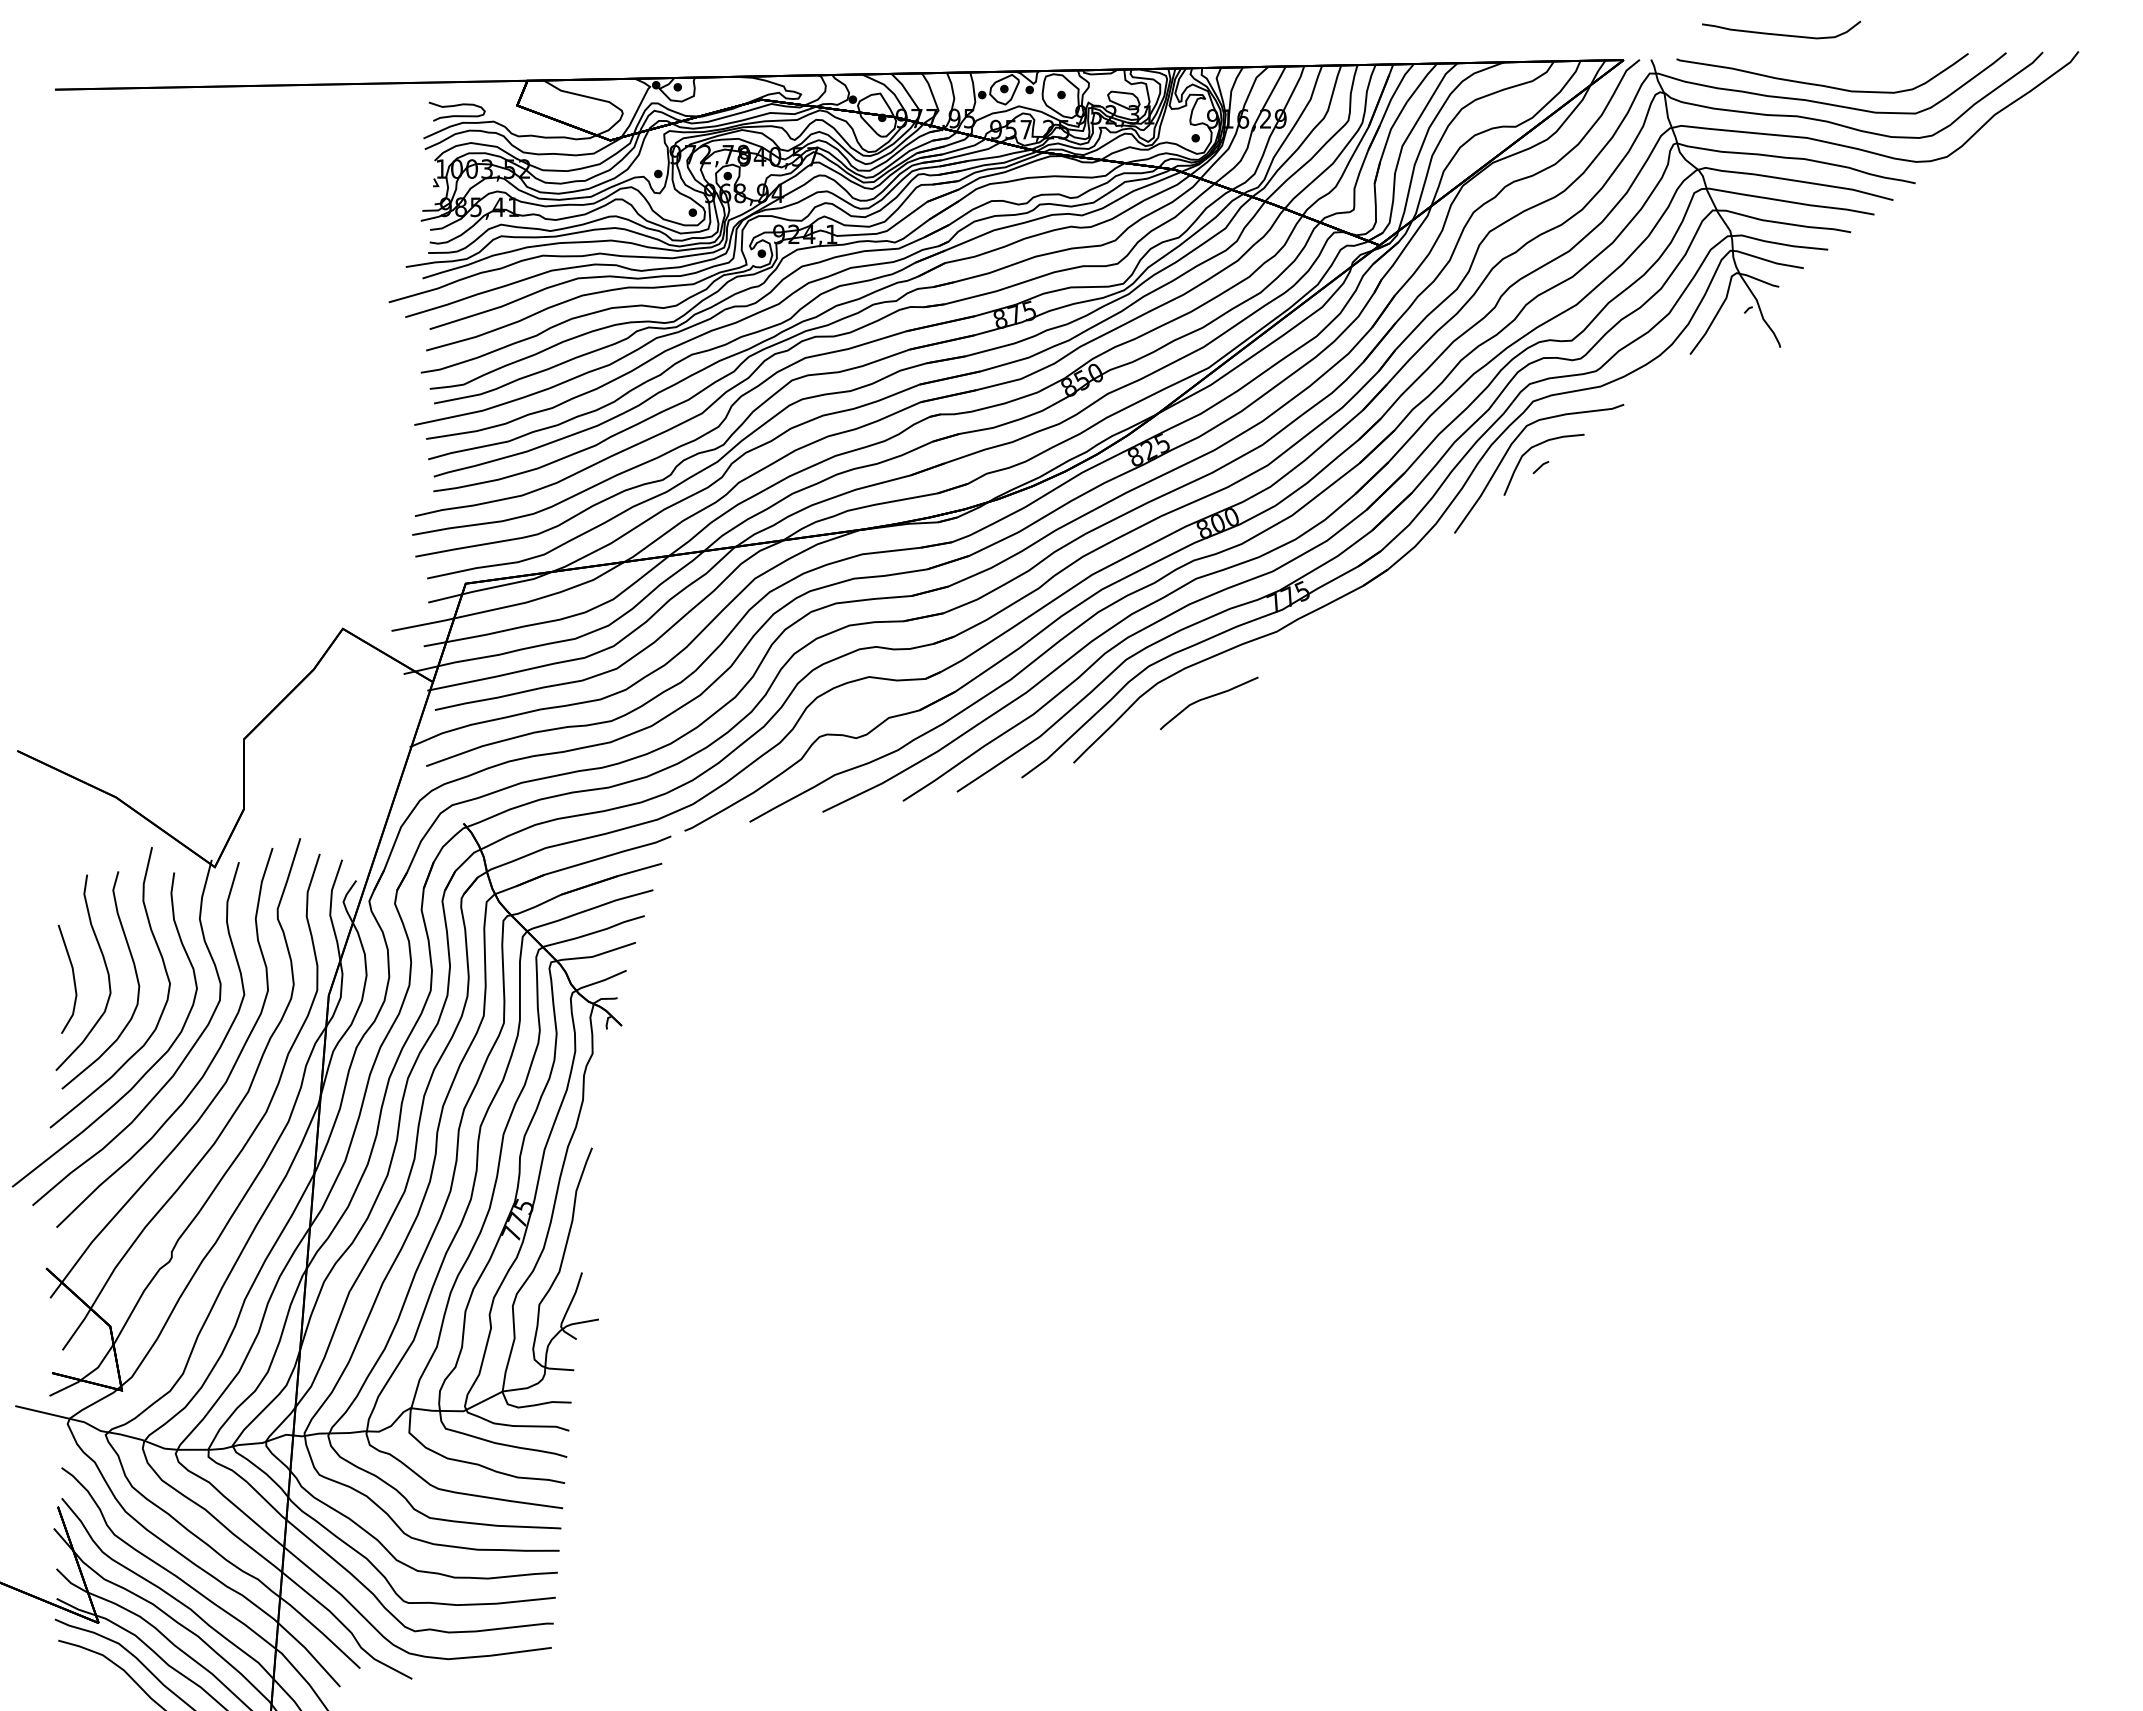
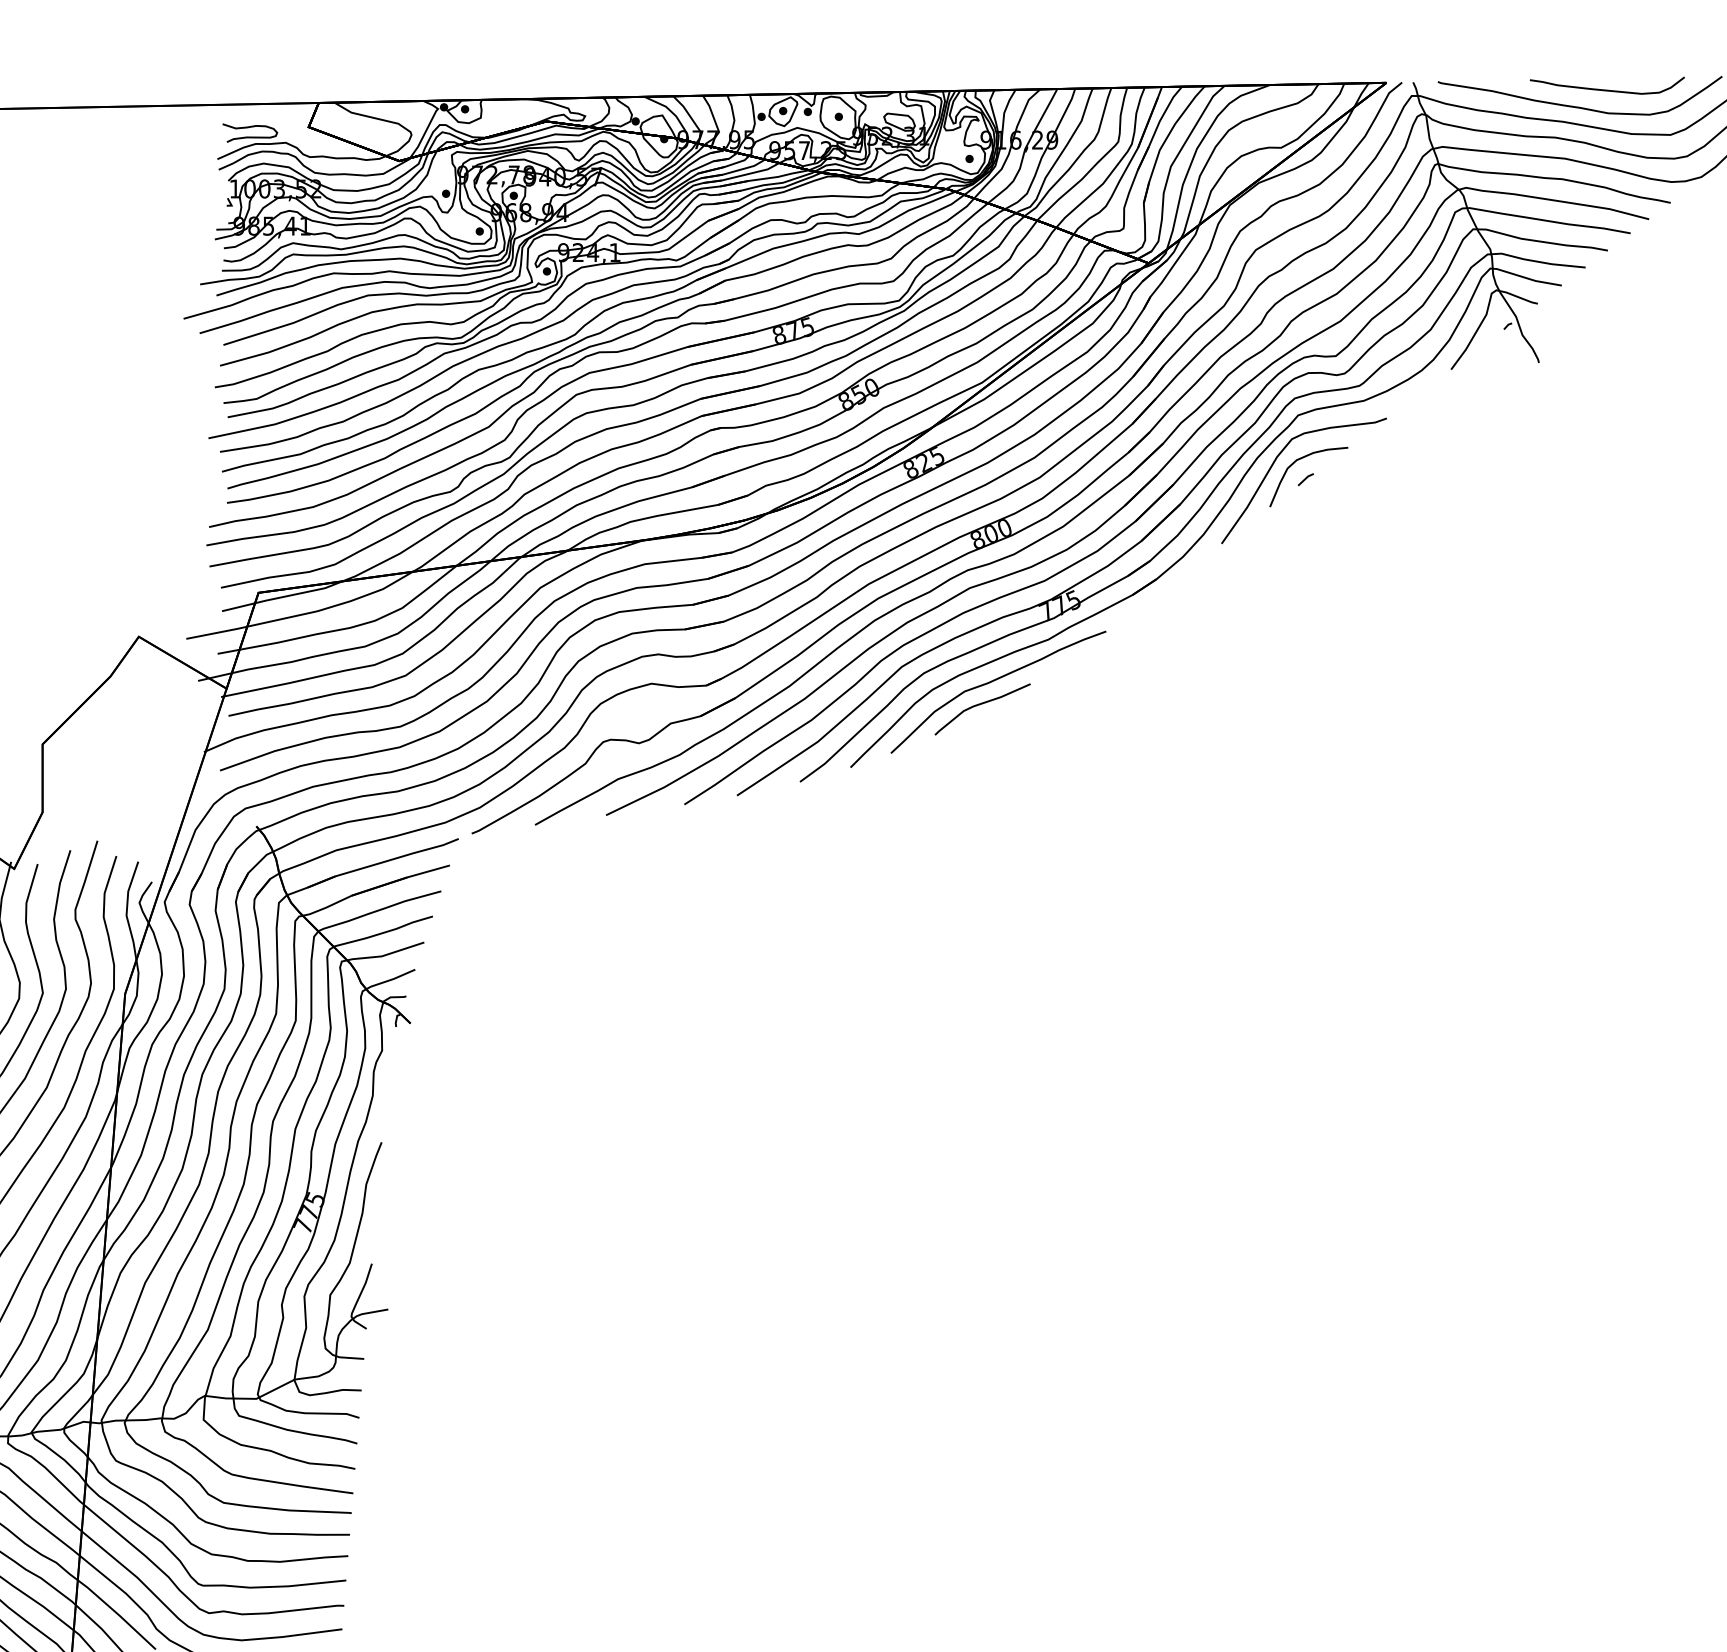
curve: (1778, 33) -> (1604, 89), moved
curve: (1219, 675) -> (992, 682), added

